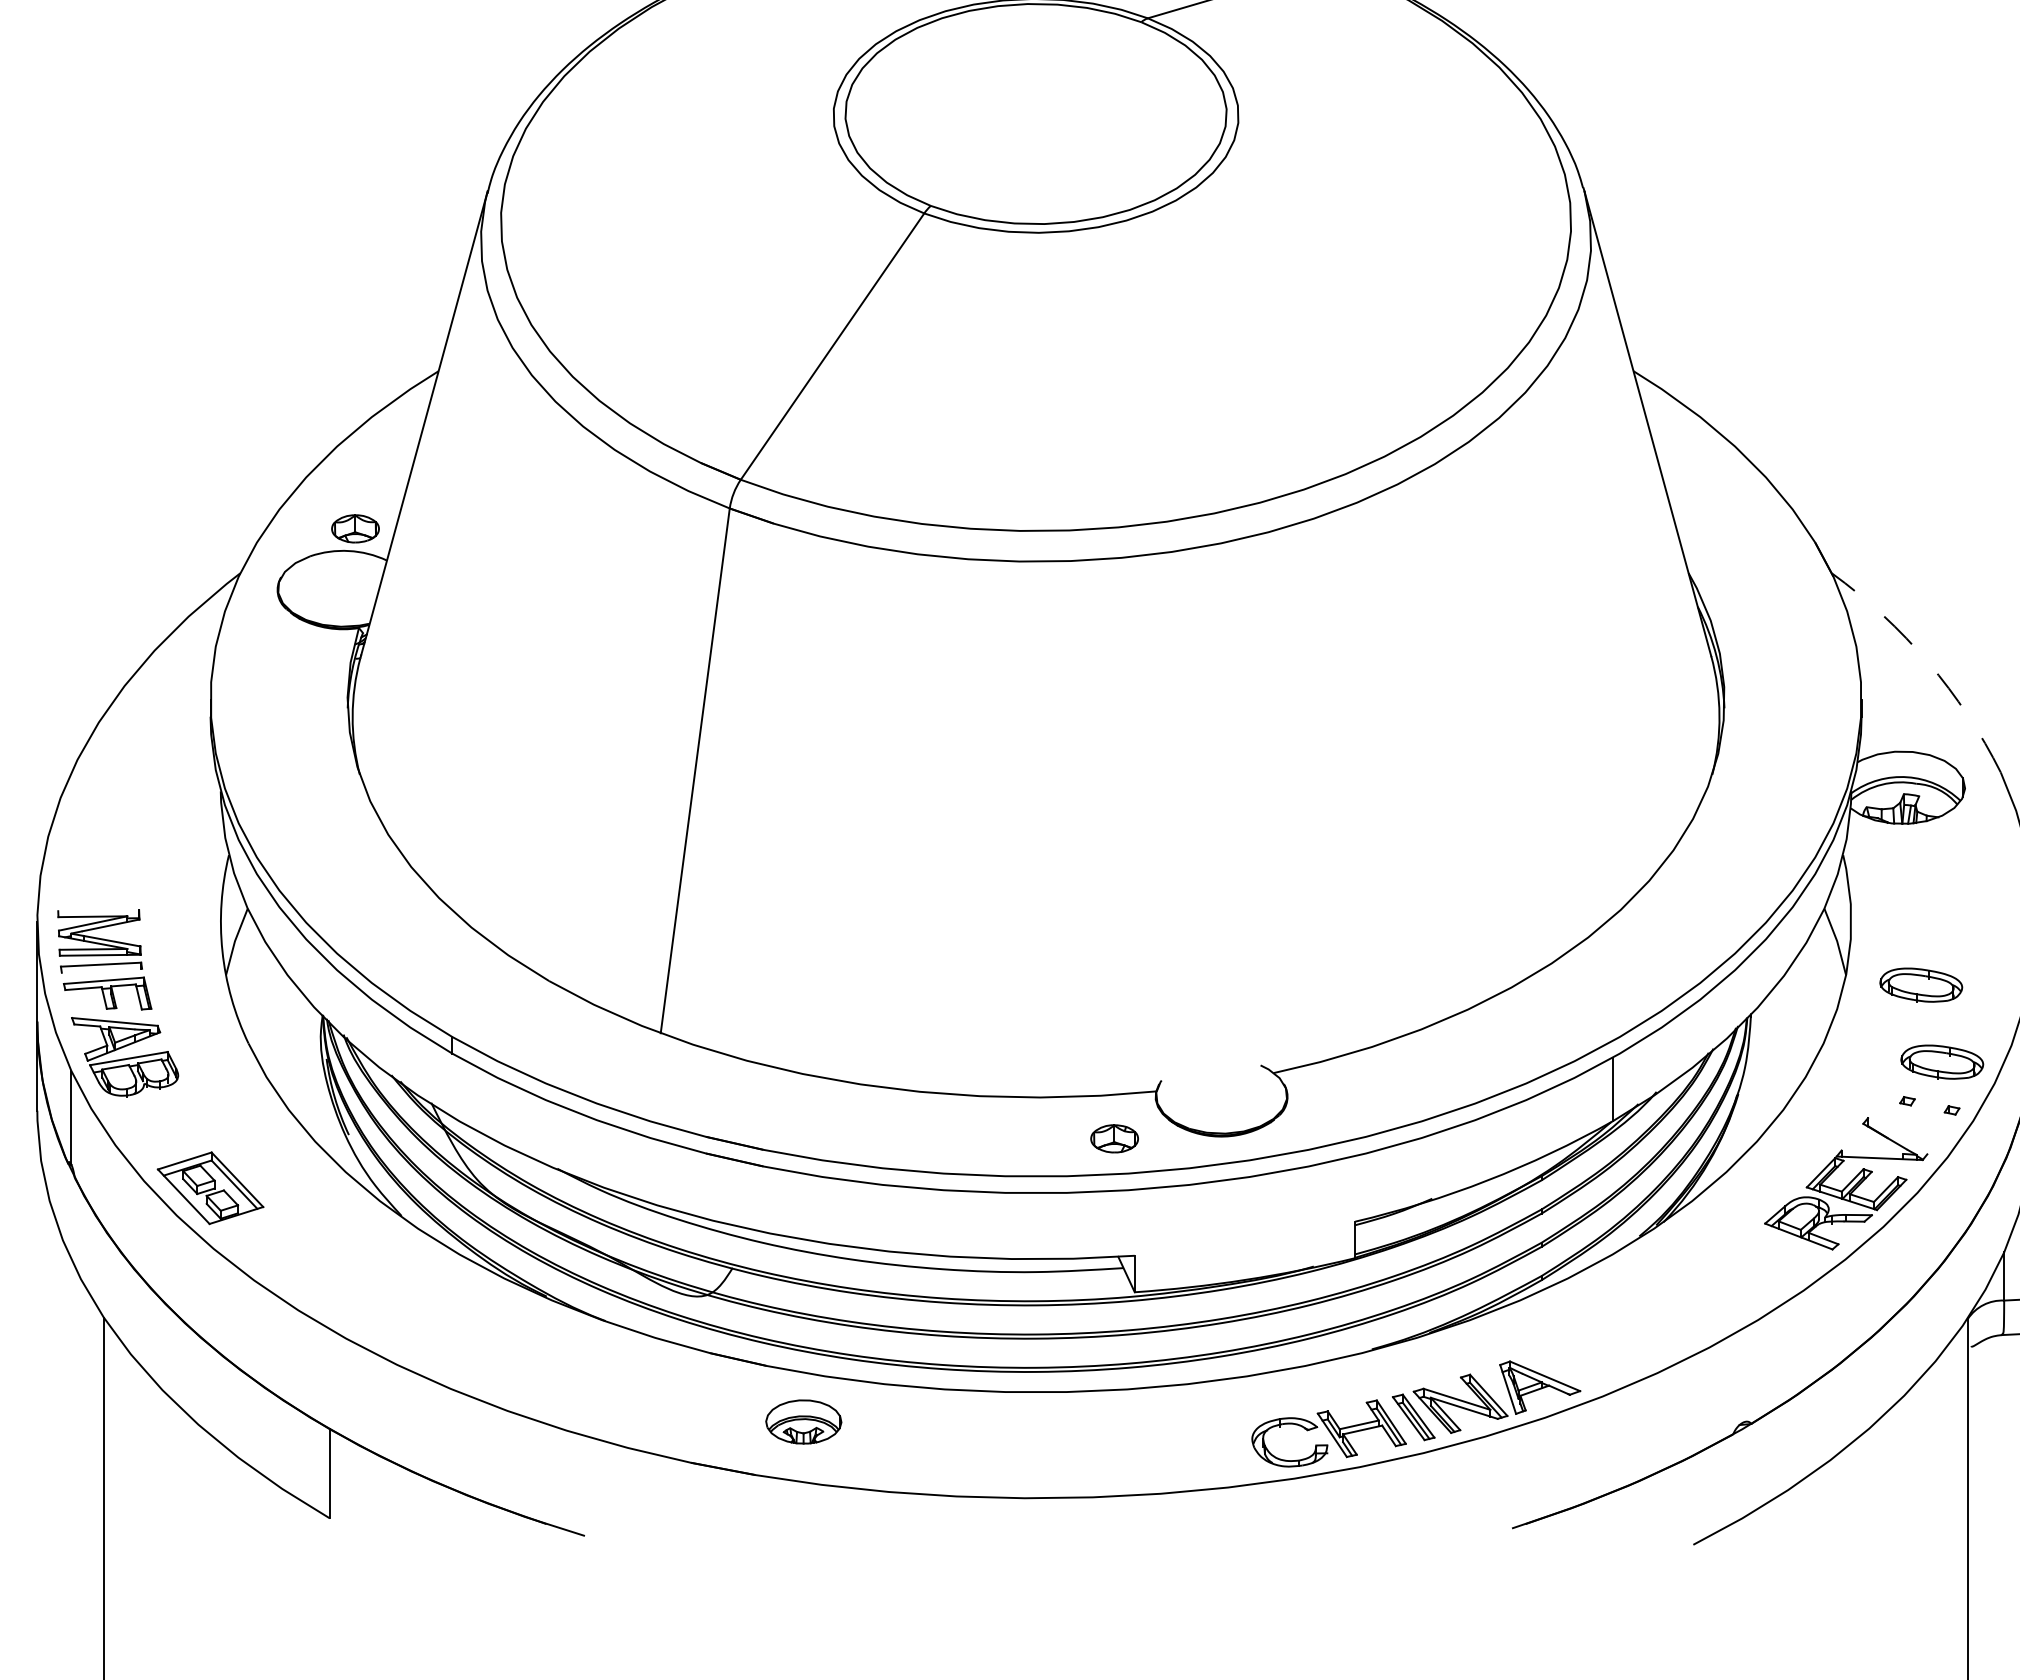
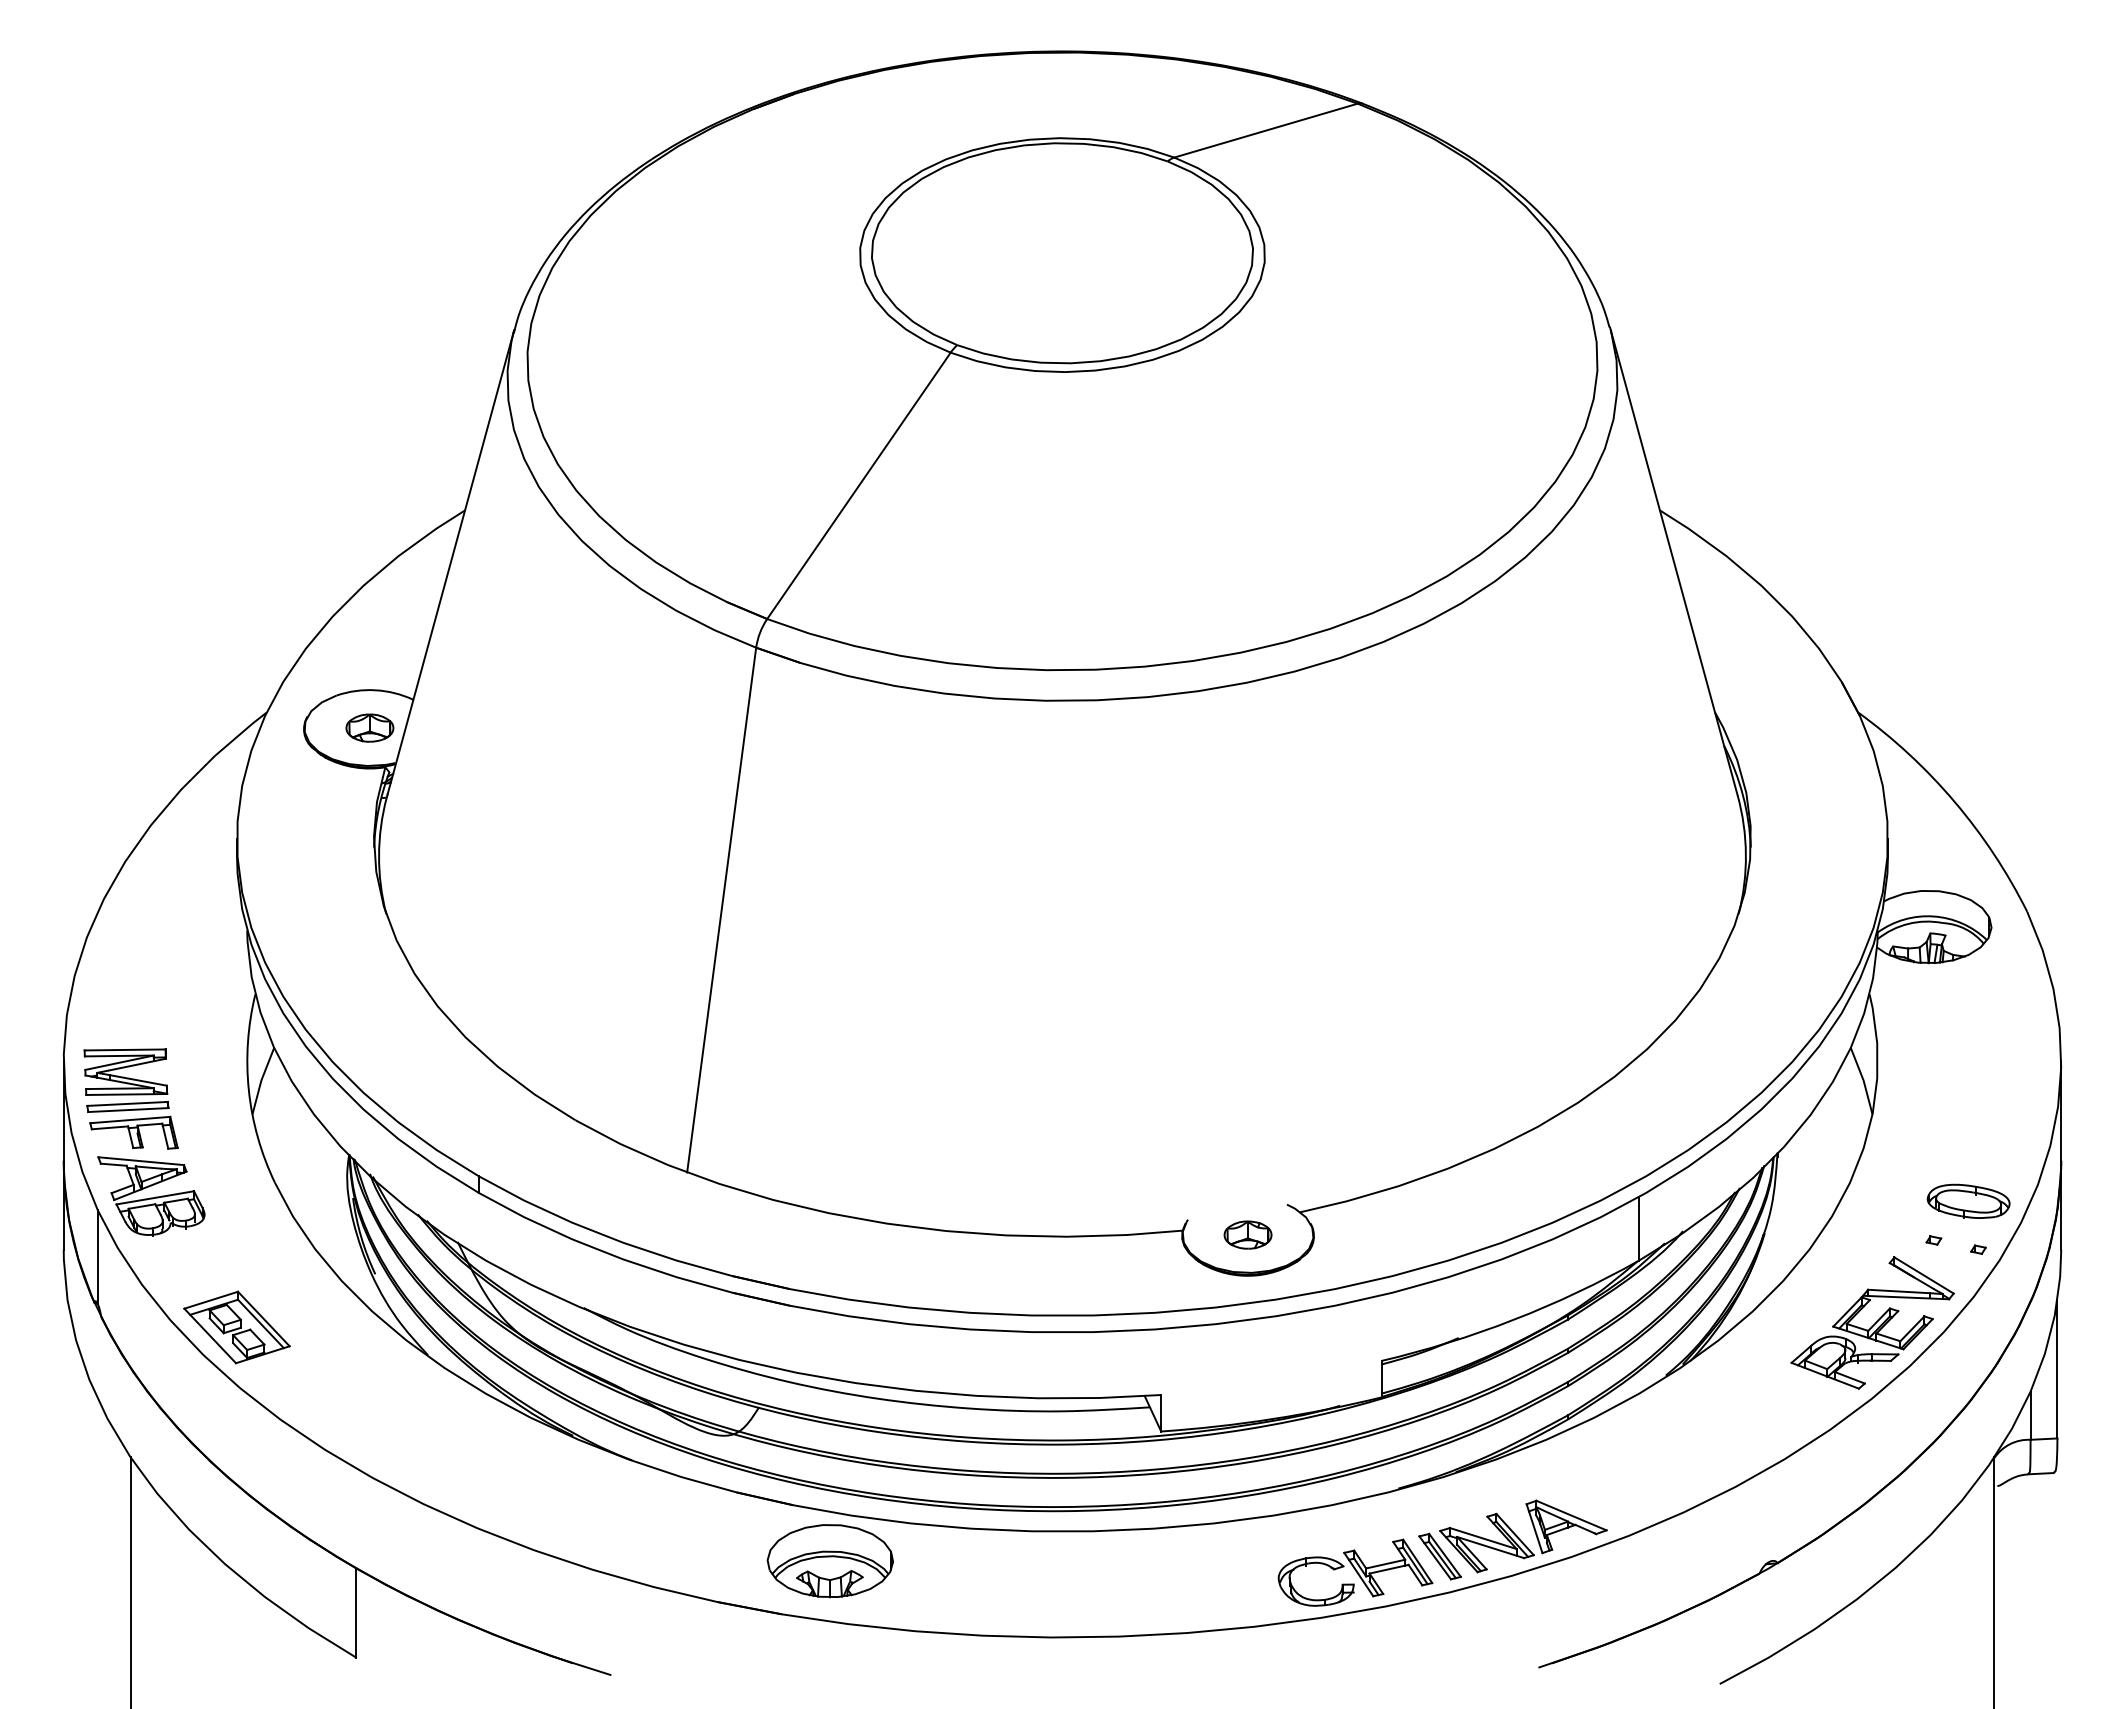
part: (355, 528) -> (369, 727), moved
arc: (1928, 662) -> (1954, 801), dashed -> solid
line: (98, 910) -> (124, 1049), added
line: (102, 971) -> (128, 1110), added
part: (1921, 984) -> (1947, 1123), removed
line: (1897, 1136) -> (1923, 1275), added
part: (1114, 1138) -> (1247, 1234), moved
line: (1872, 1152) -> (1898, 1291), added
part: (803, 1422) -> (829, 1561), size x1.67

